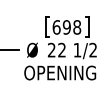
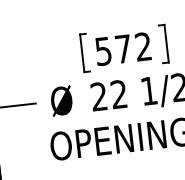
text: (66, 27) -> (122, 49), 698 -> 572

